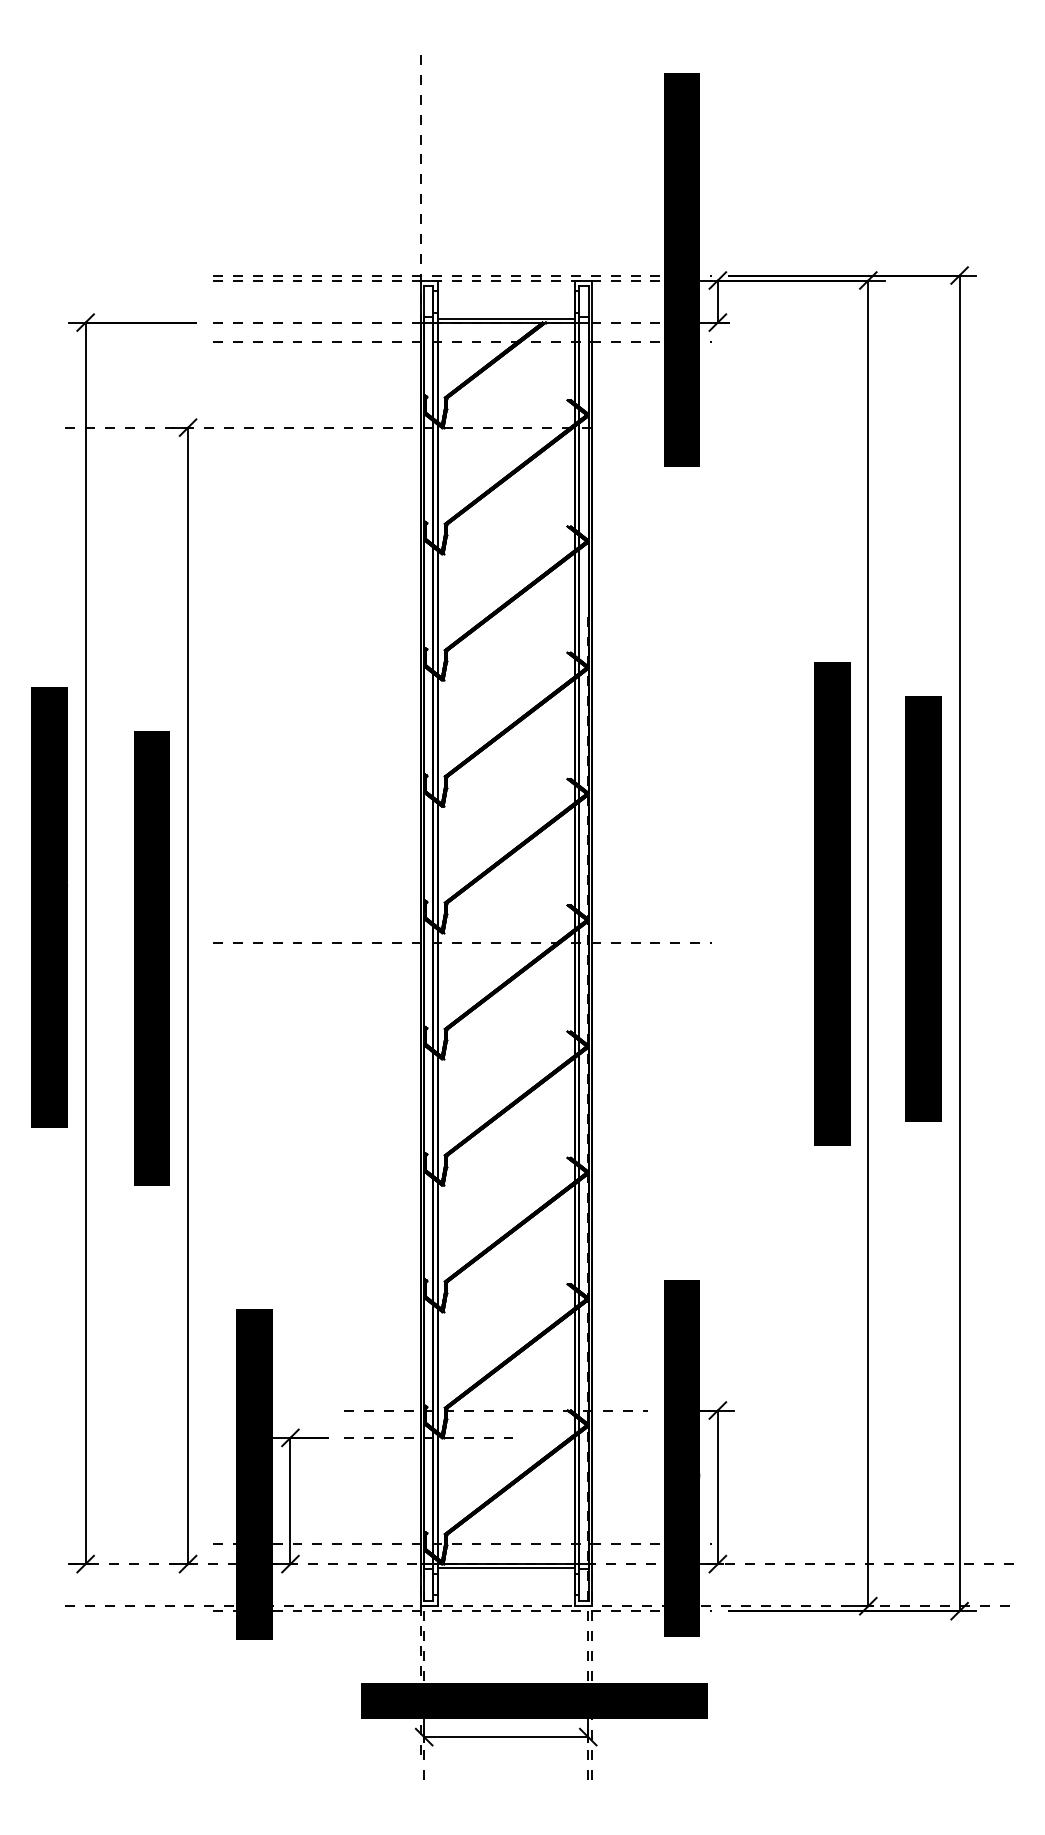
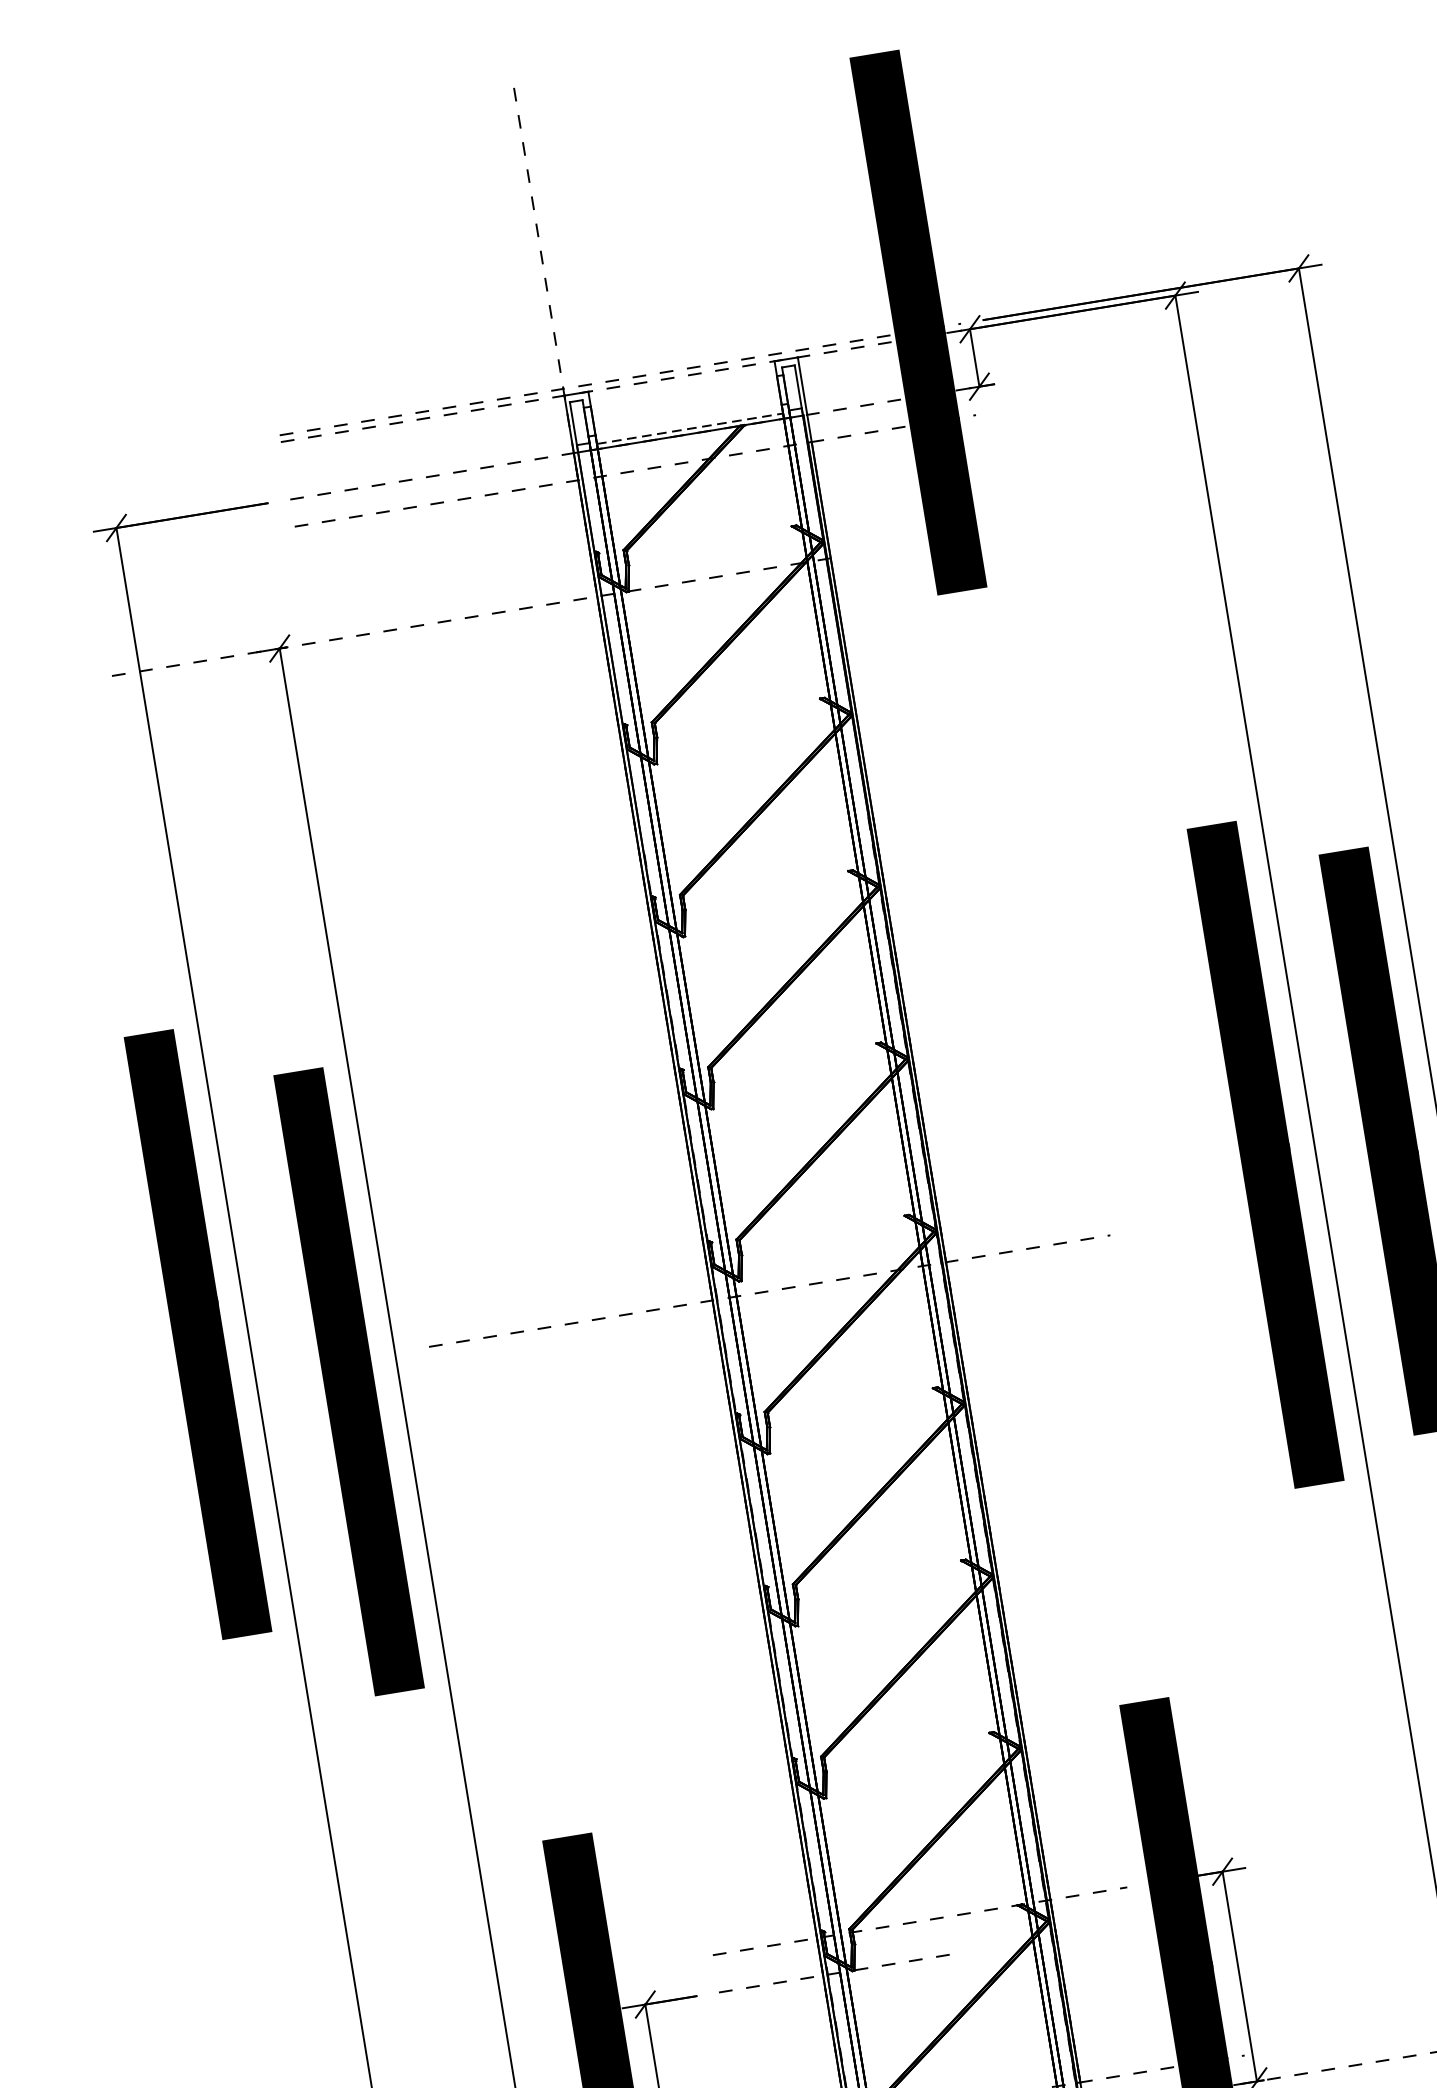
line: (506, 318) -> (690, 428), solid -> dashed

